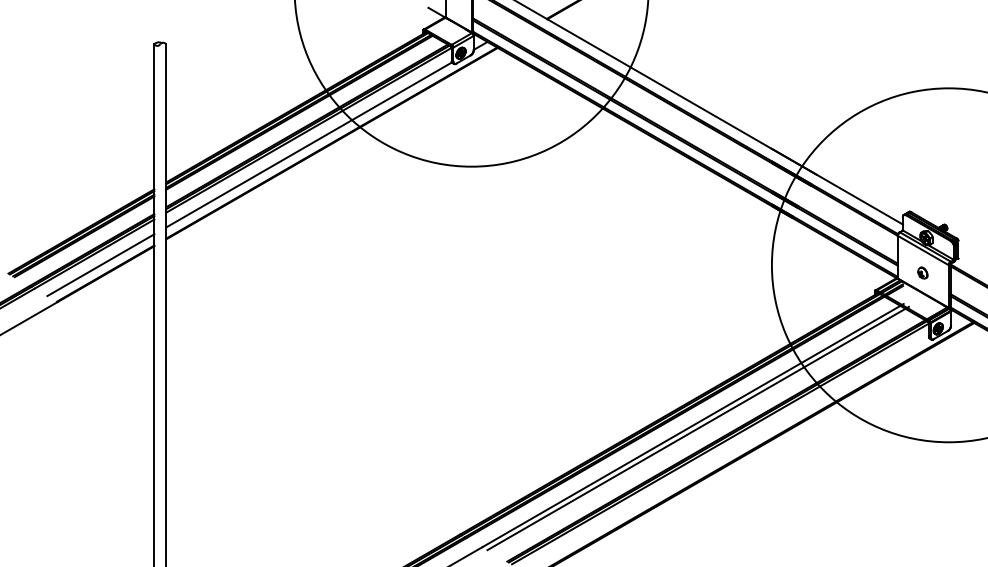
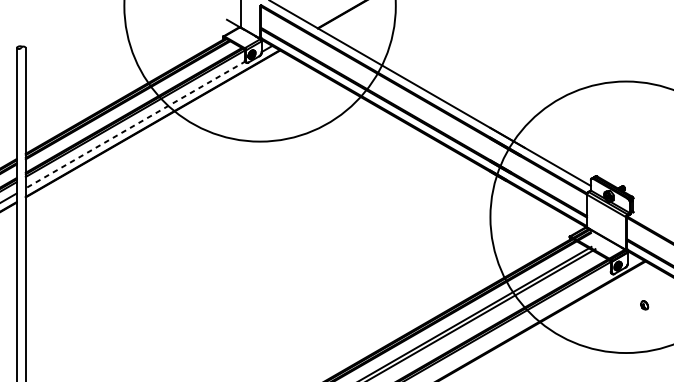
line: (309, 144) -> (135, 124), solid -> dashed
part: (922, 272) -> (644, 304), moved

